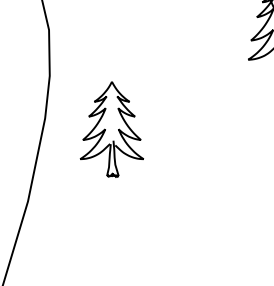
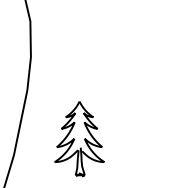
part: (111, 129) -> (79, 138), moved

